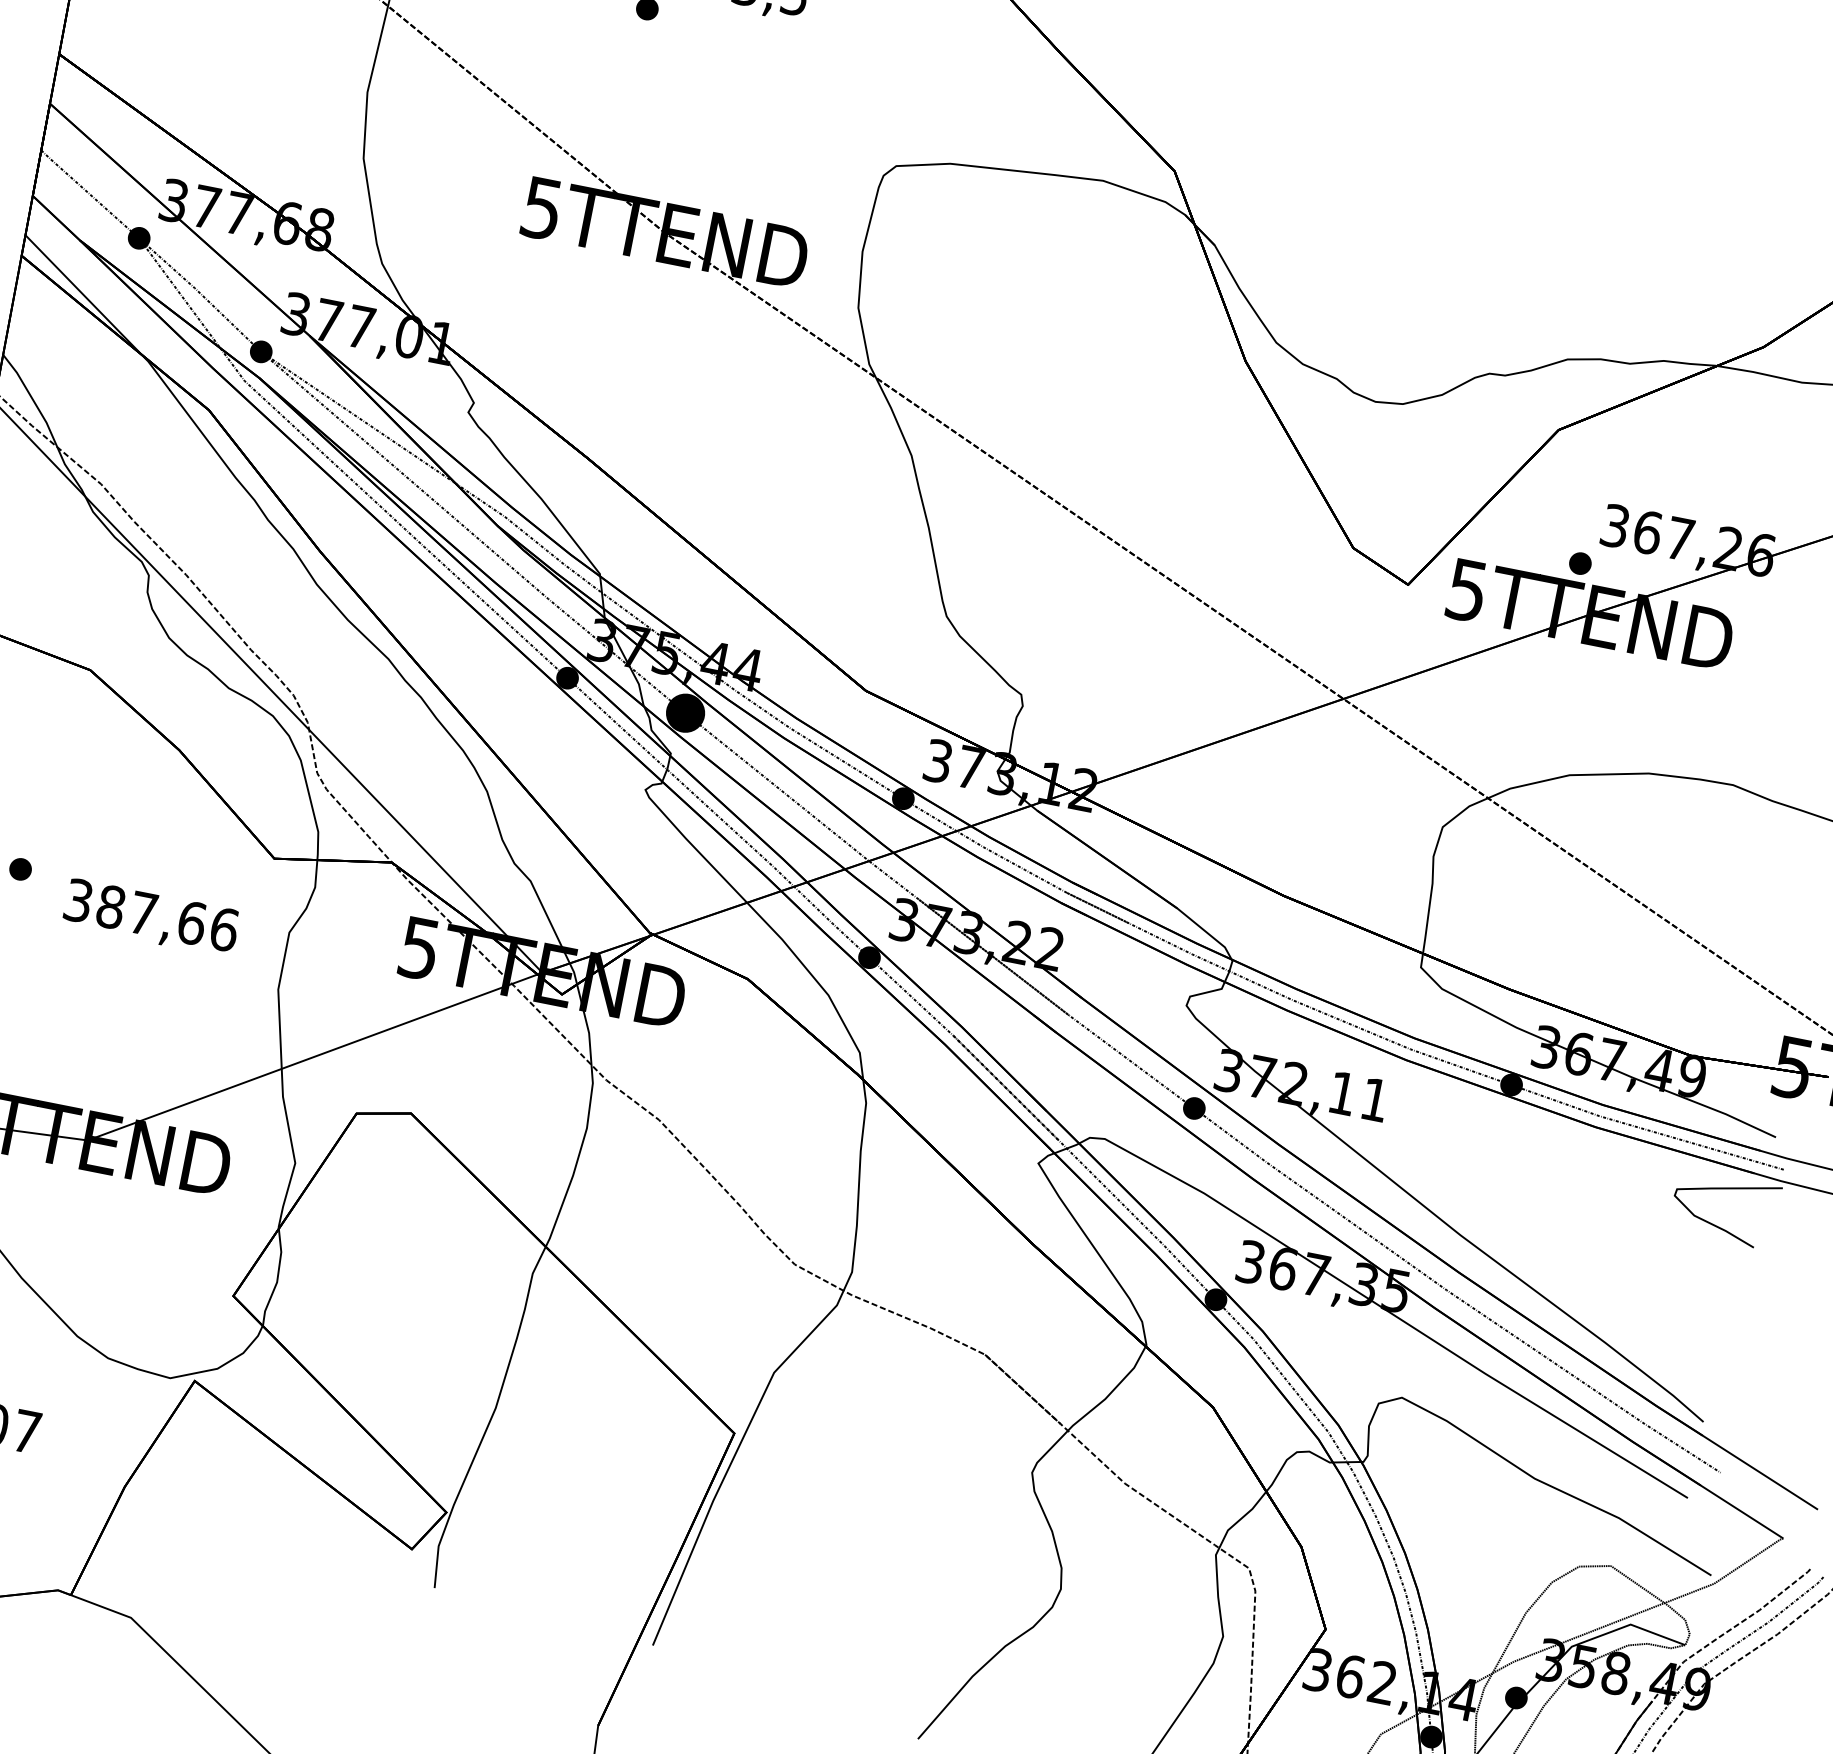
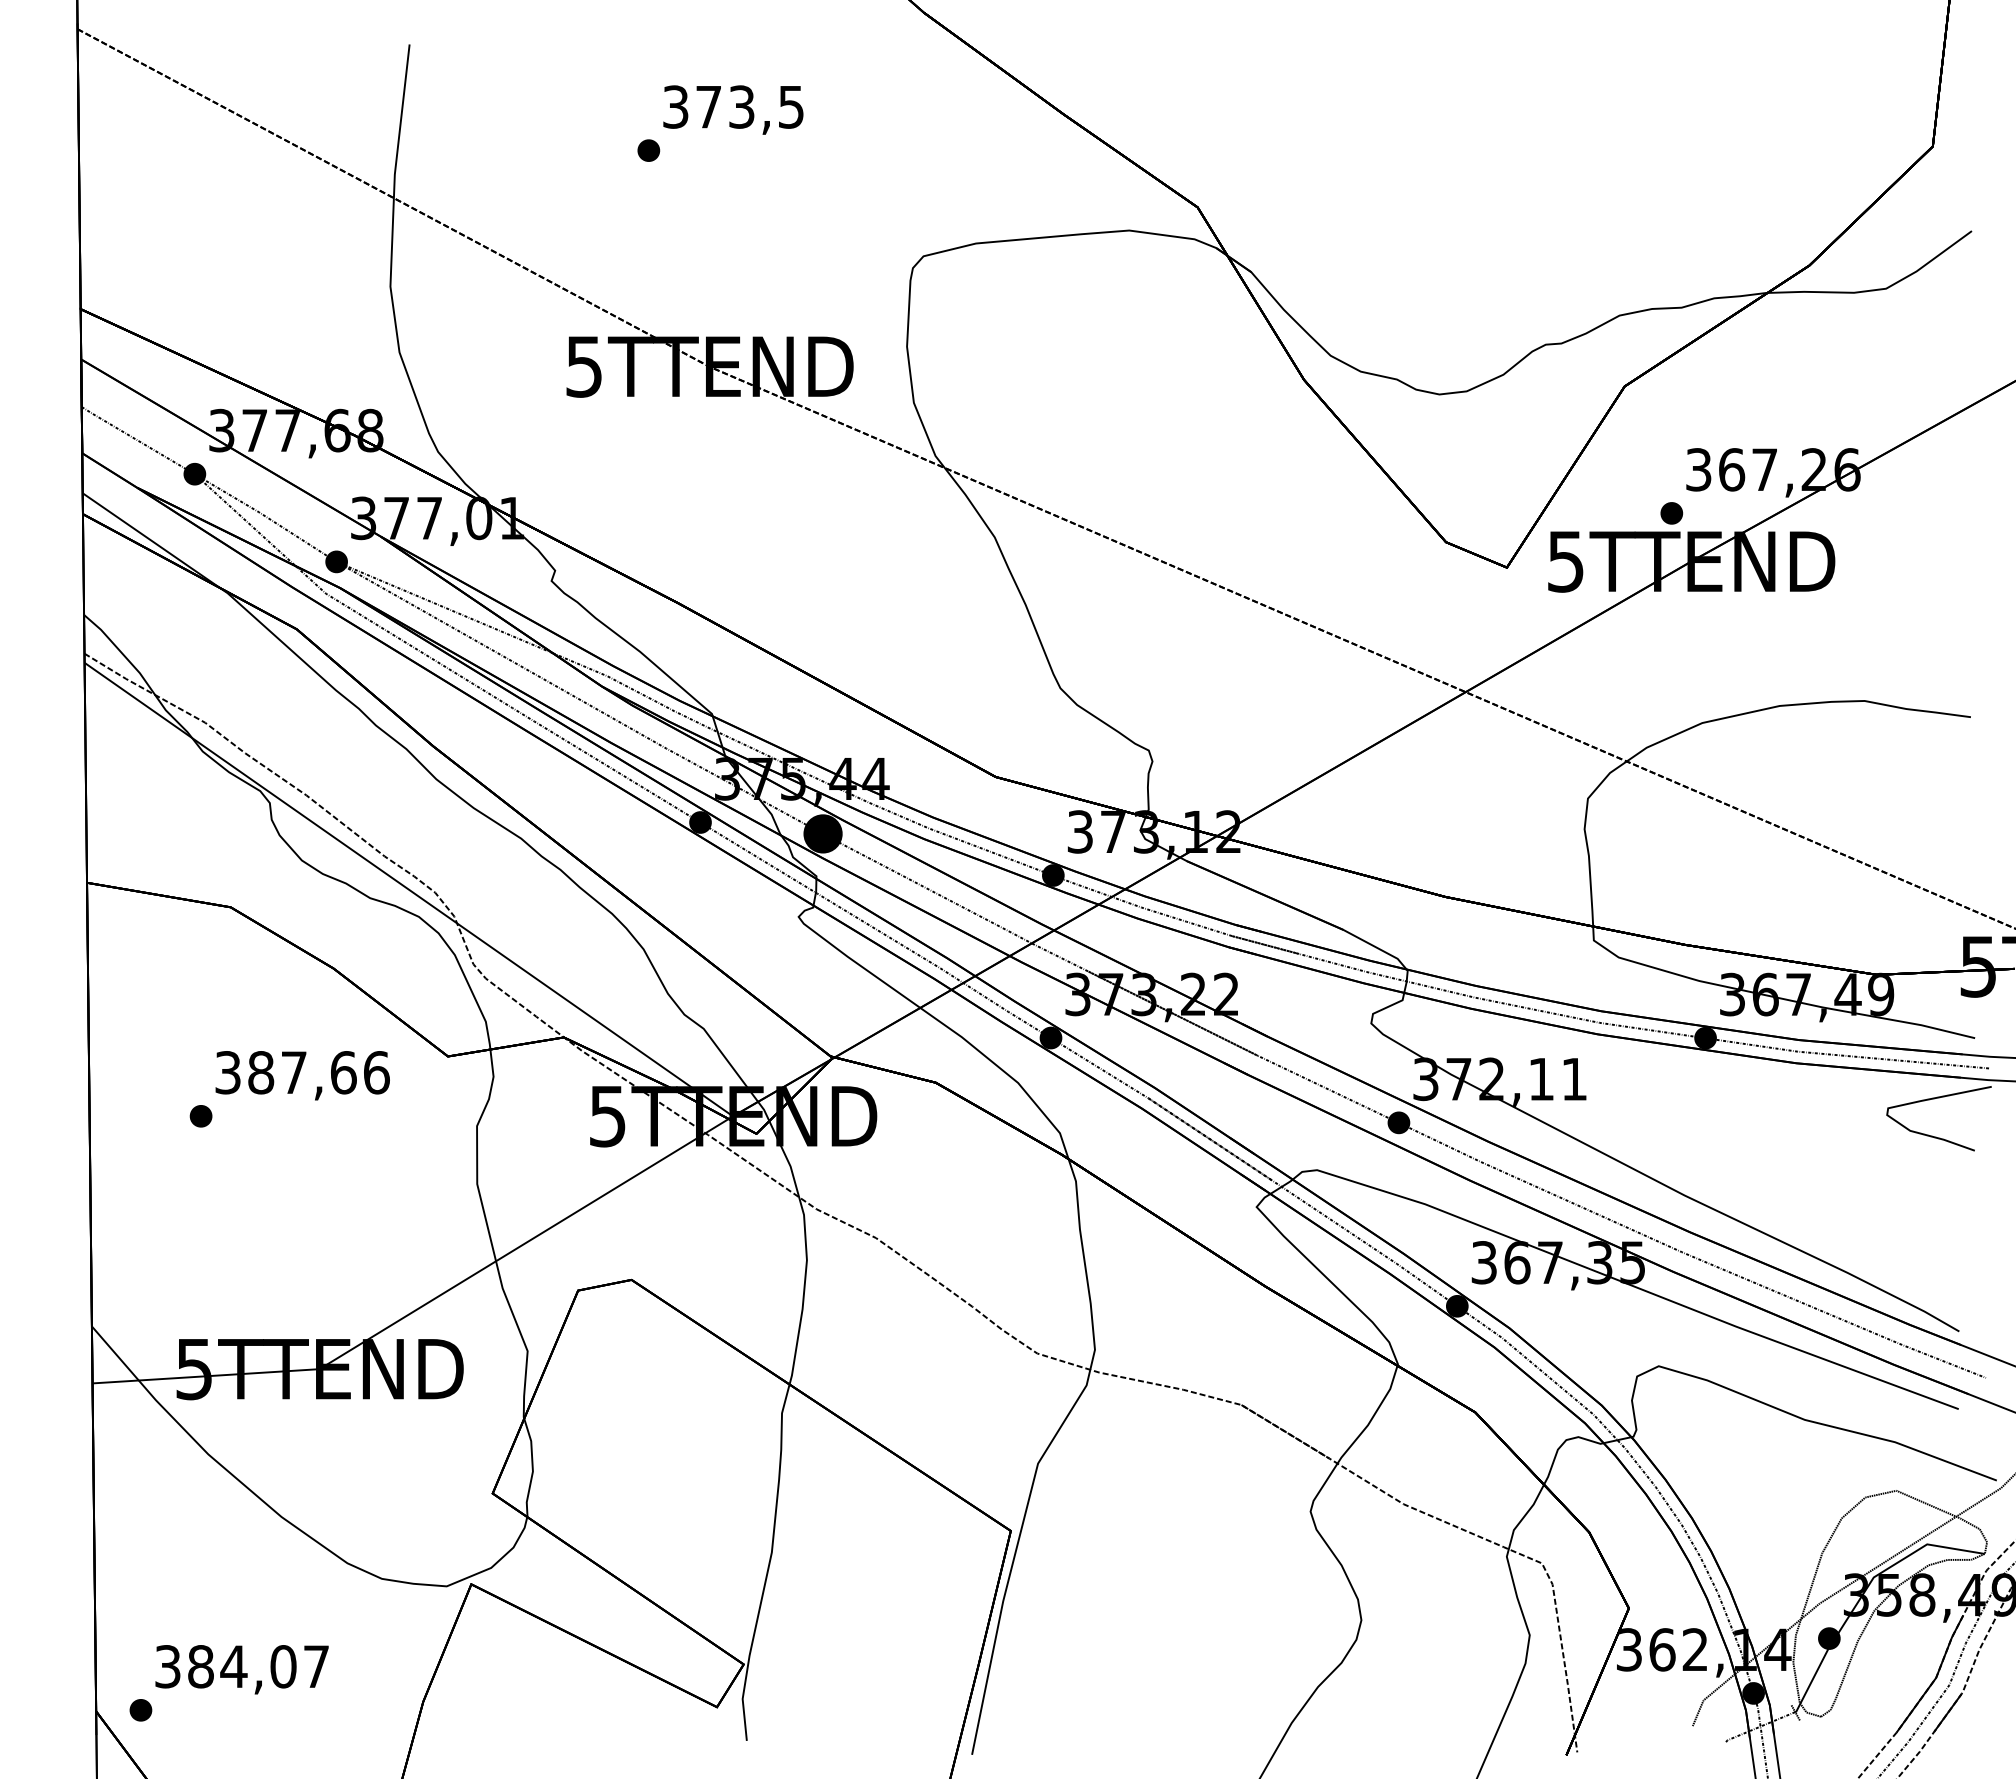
text: (151, 917) -> (302, 1075), moved

